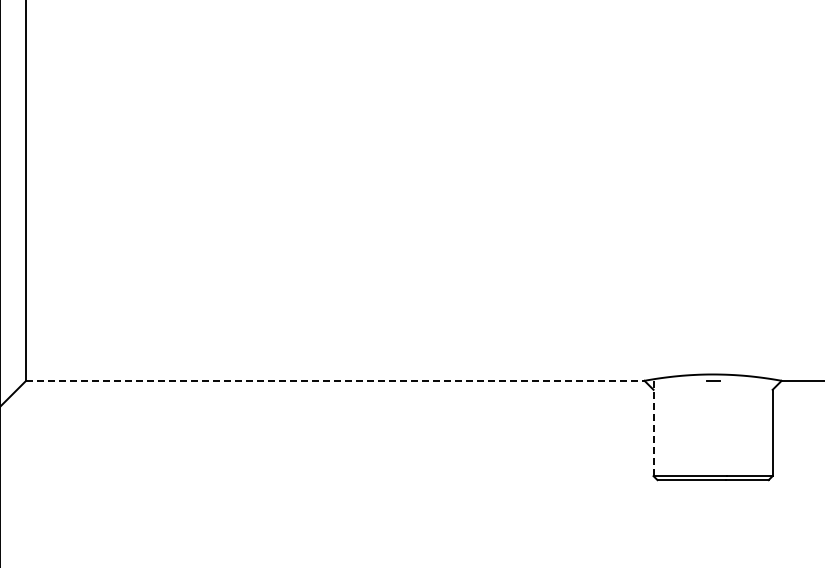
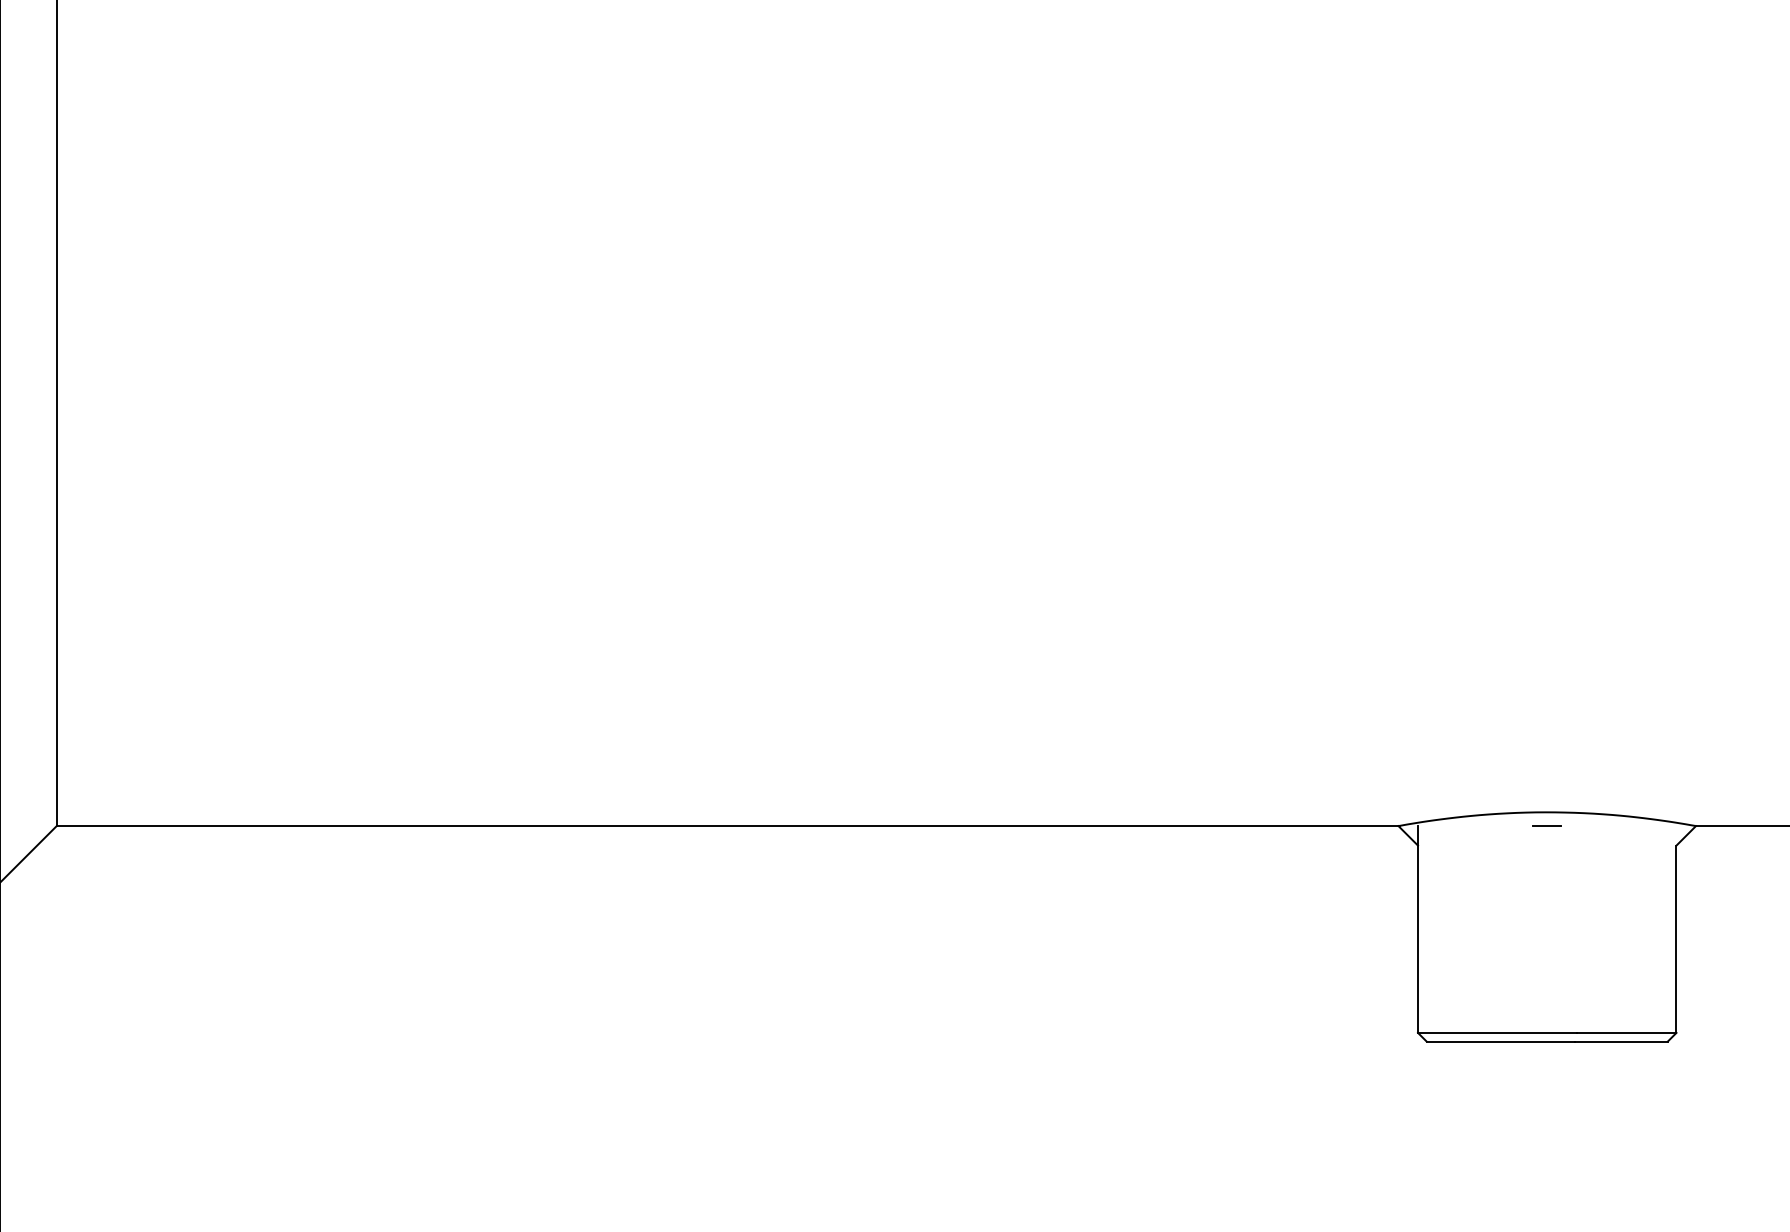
line: (335, 380) -> (727, 825), dashed -> solid
line: (653, 428) -> (1417, 929), dashed -> solid

